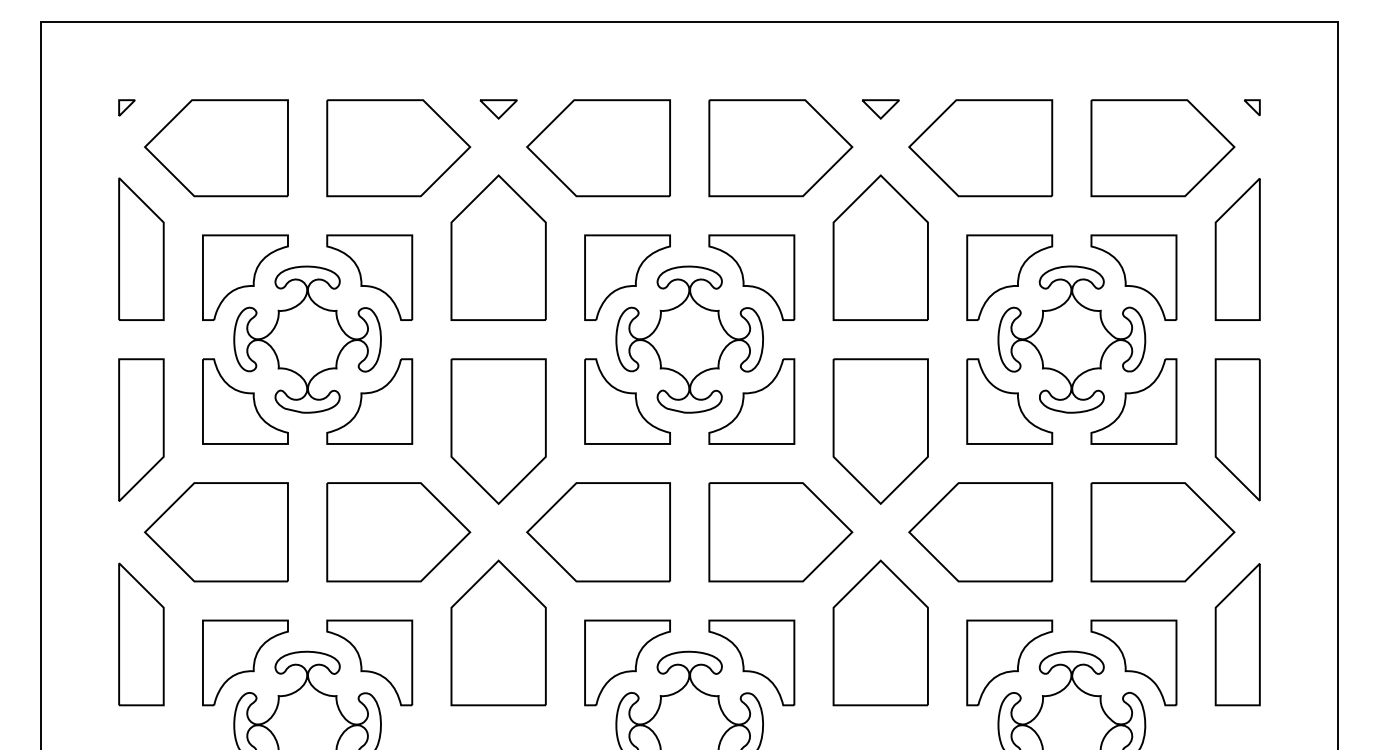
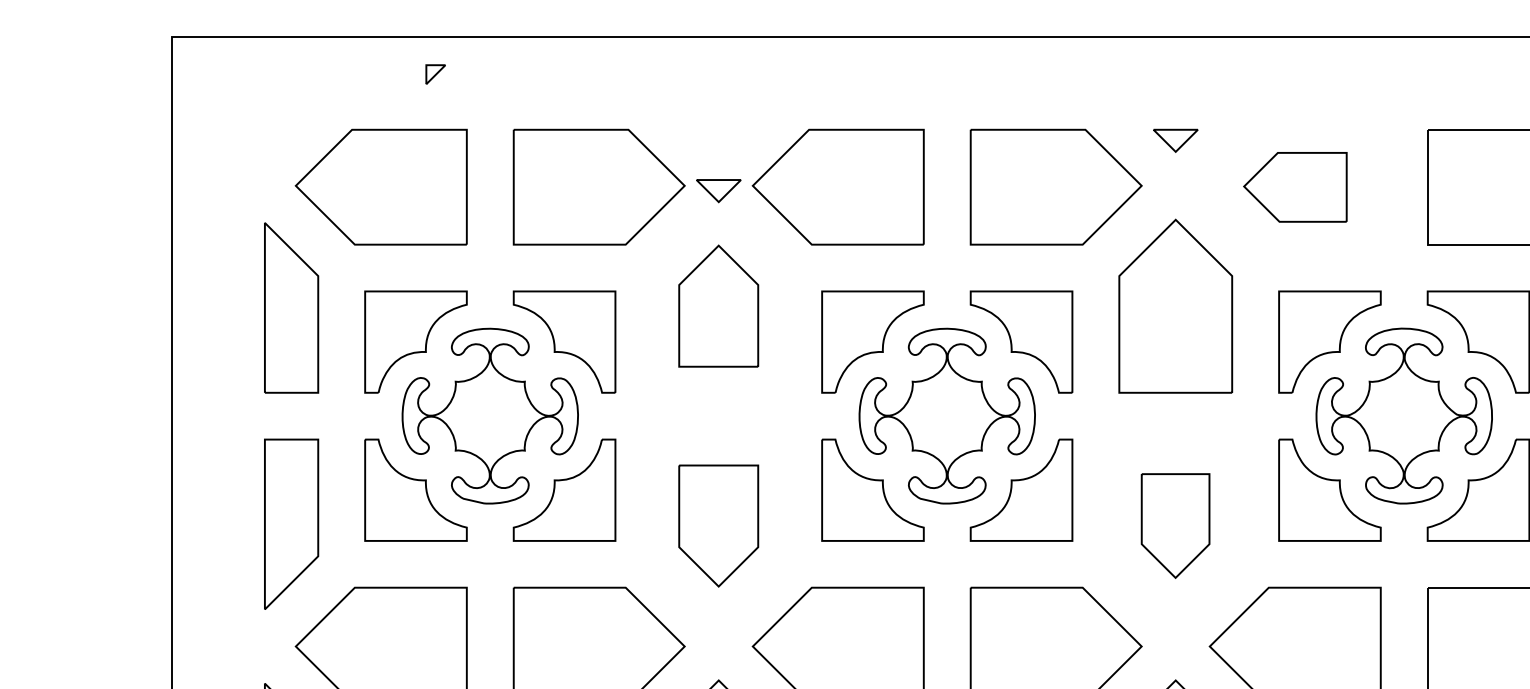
part: (126, 107) -> (435, 73), moved
part: (498, 109) -> (718, 191), moved
part: (980, 148) -> (1295, 187), size x0.6
part: (498, 247) -> (718, 305), size x0.7
part: (498, 431) -> (718, 526), size x0.7
part: (880, 431) -> (1175, 526), size x0.6

